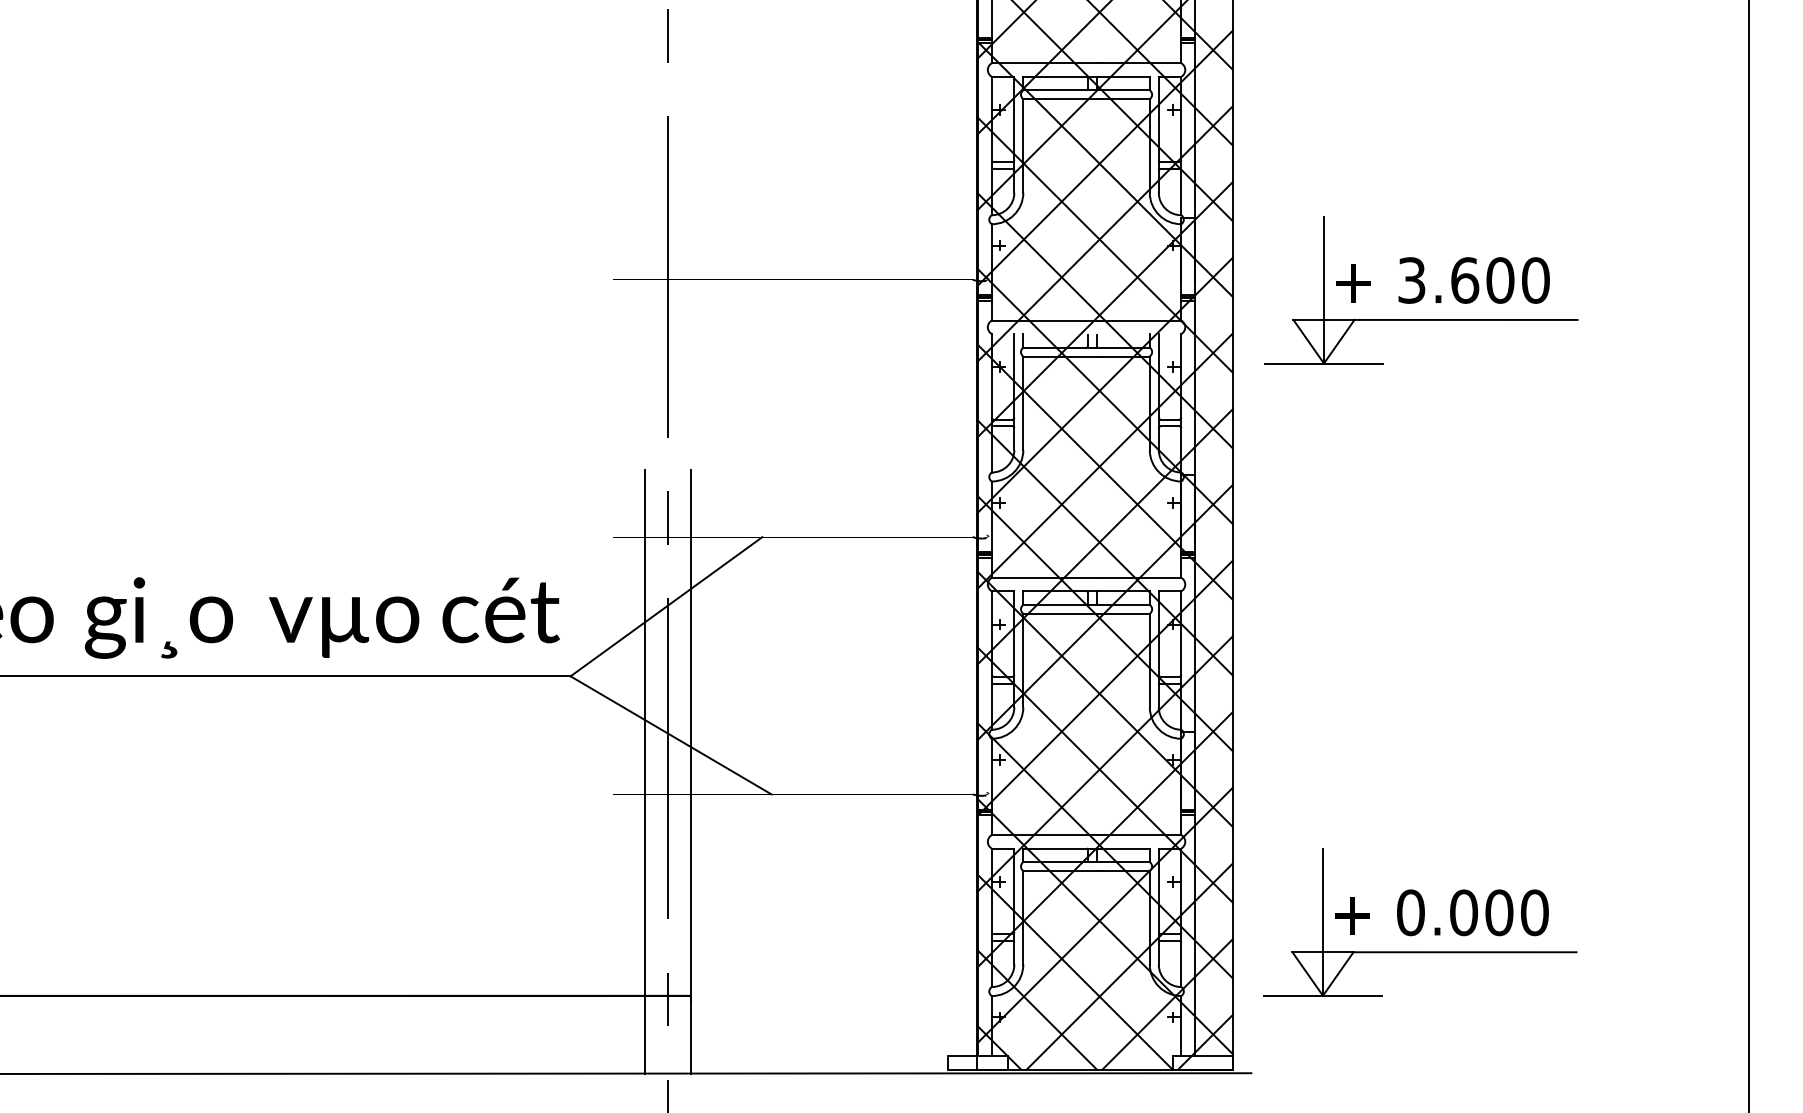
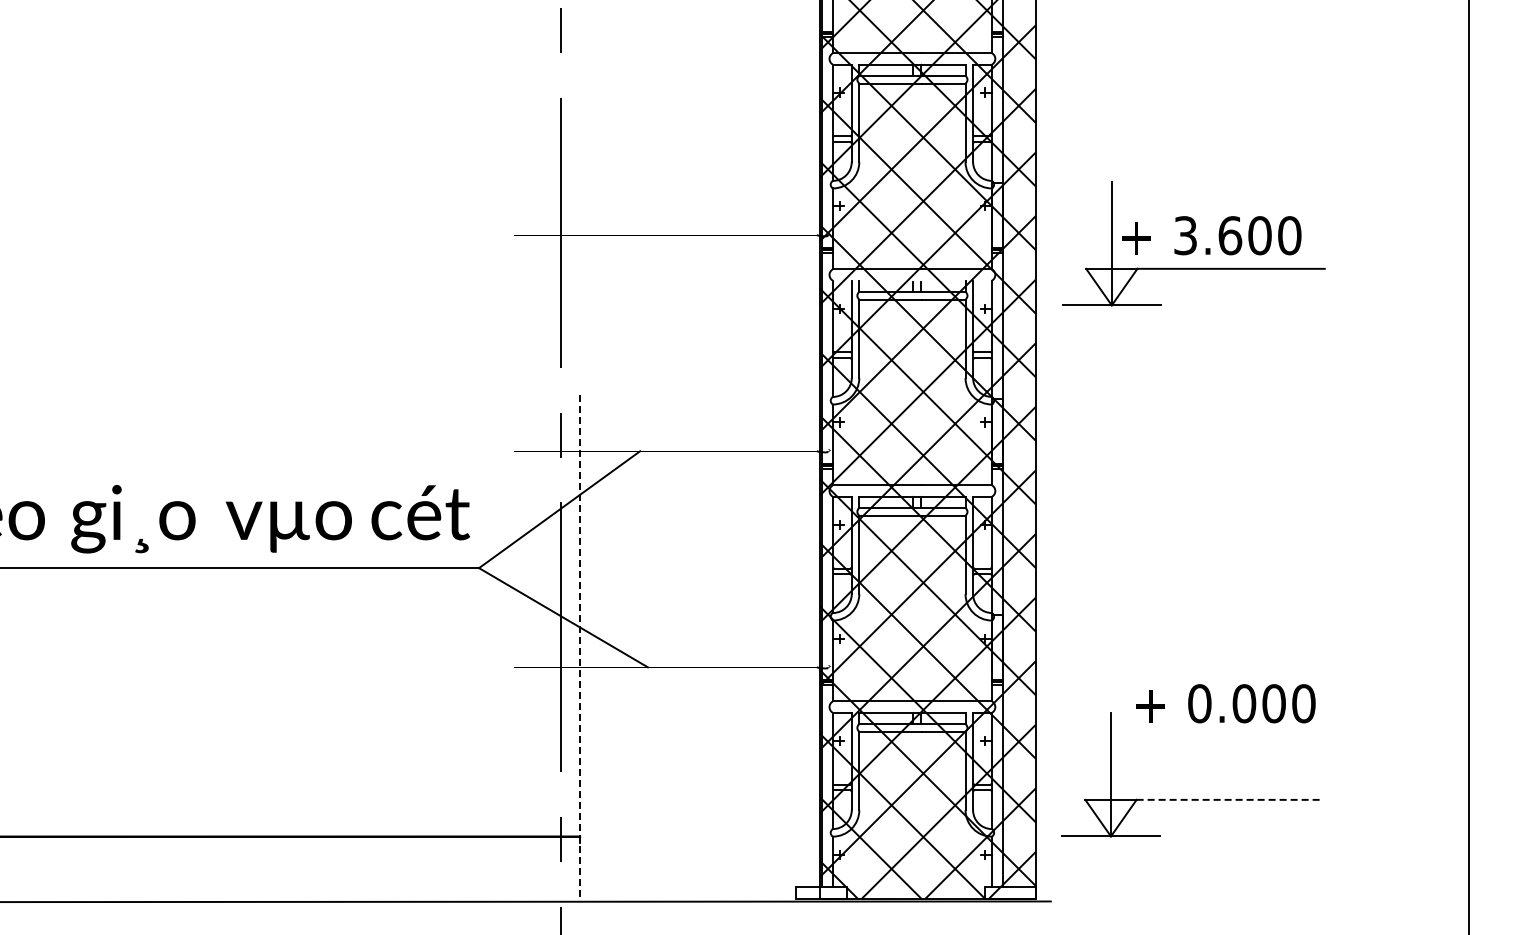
line: (644, 772) -> (541, 648), removed
line: (691, 773) -> (580, 649), solid -> dashed
text: (1441, 912) -> (1225, 703), moved
line: (1465, 951) -> (1230, 799), solid -> dashed

